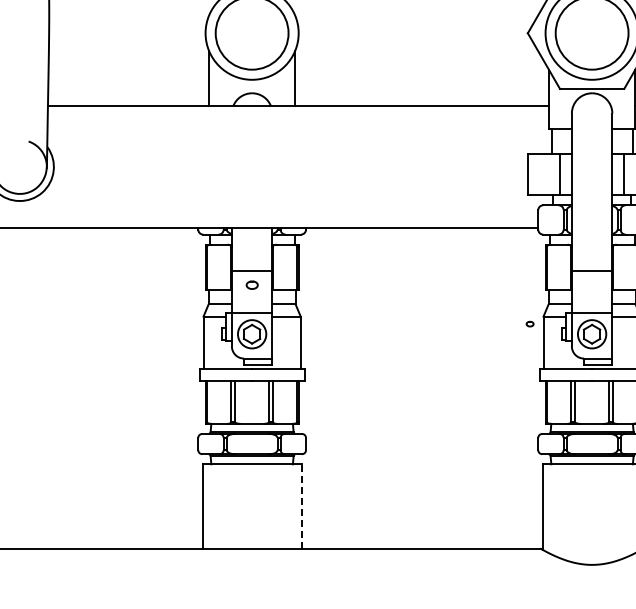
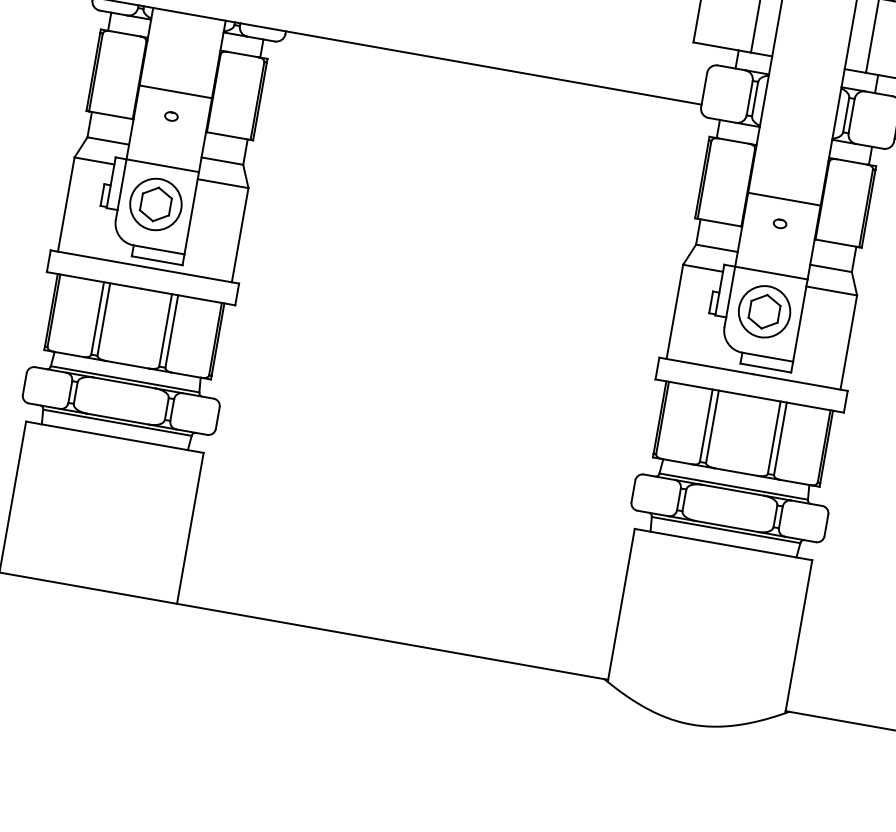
part: (251, 284) -> (170, 115), size x0.62
part: (529, 323) -> (779, 222), moved
line: (301, 505) -> (190, 526), dashed -> solid

